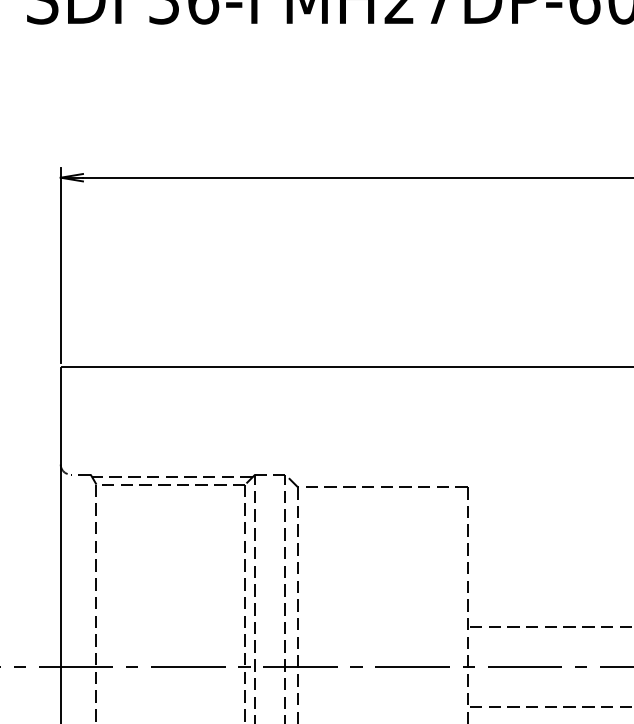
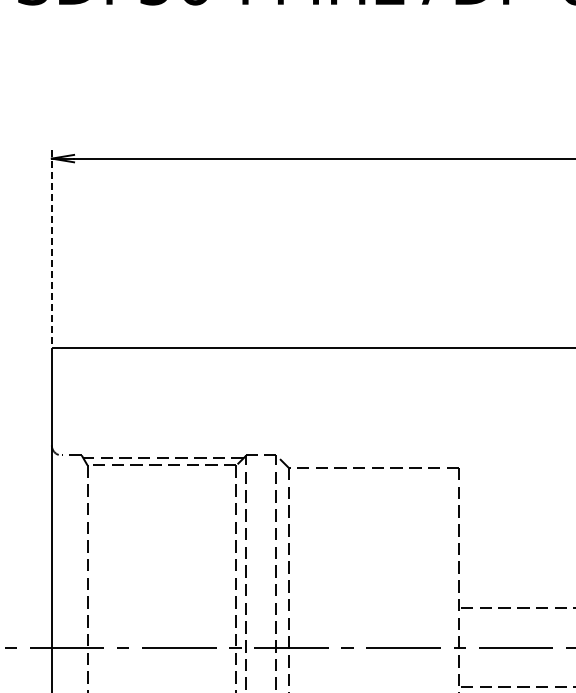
line: (60, 265) -> (51, 246), solid -> dashed

